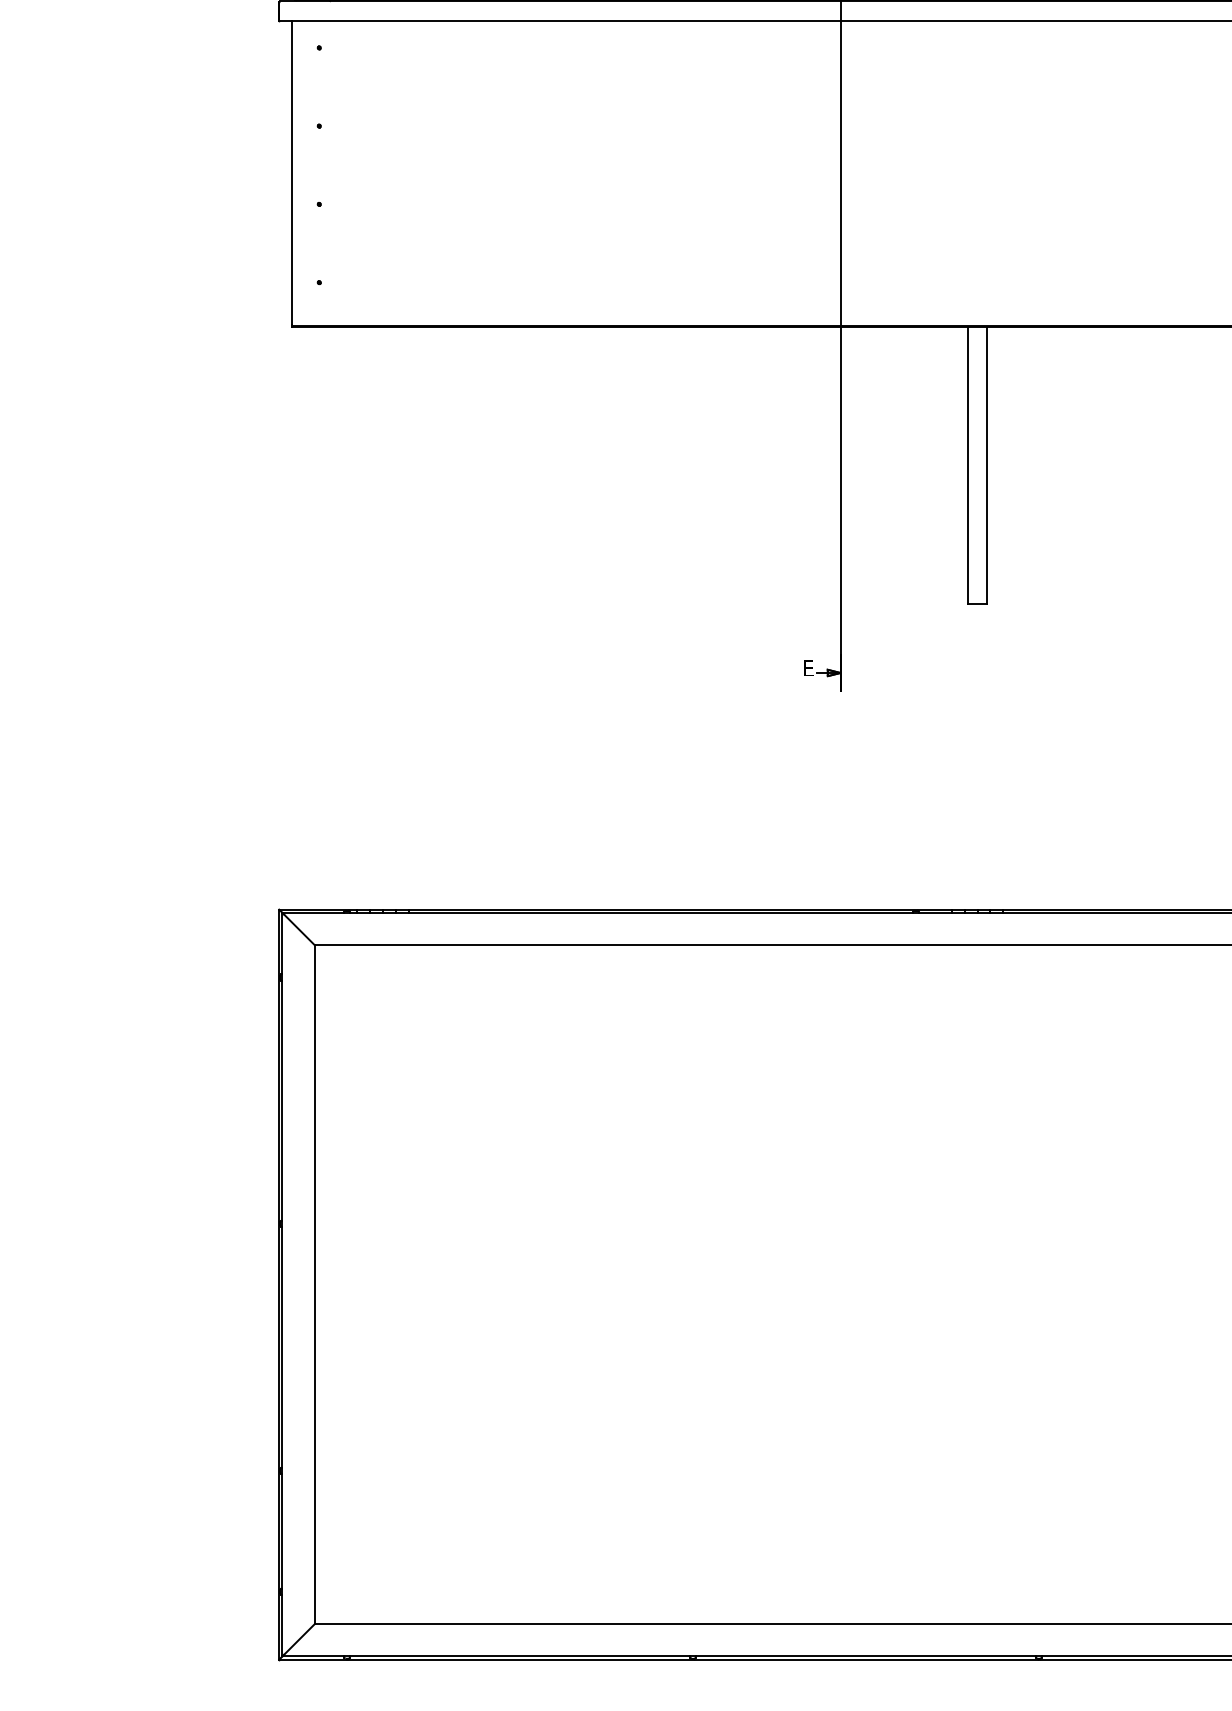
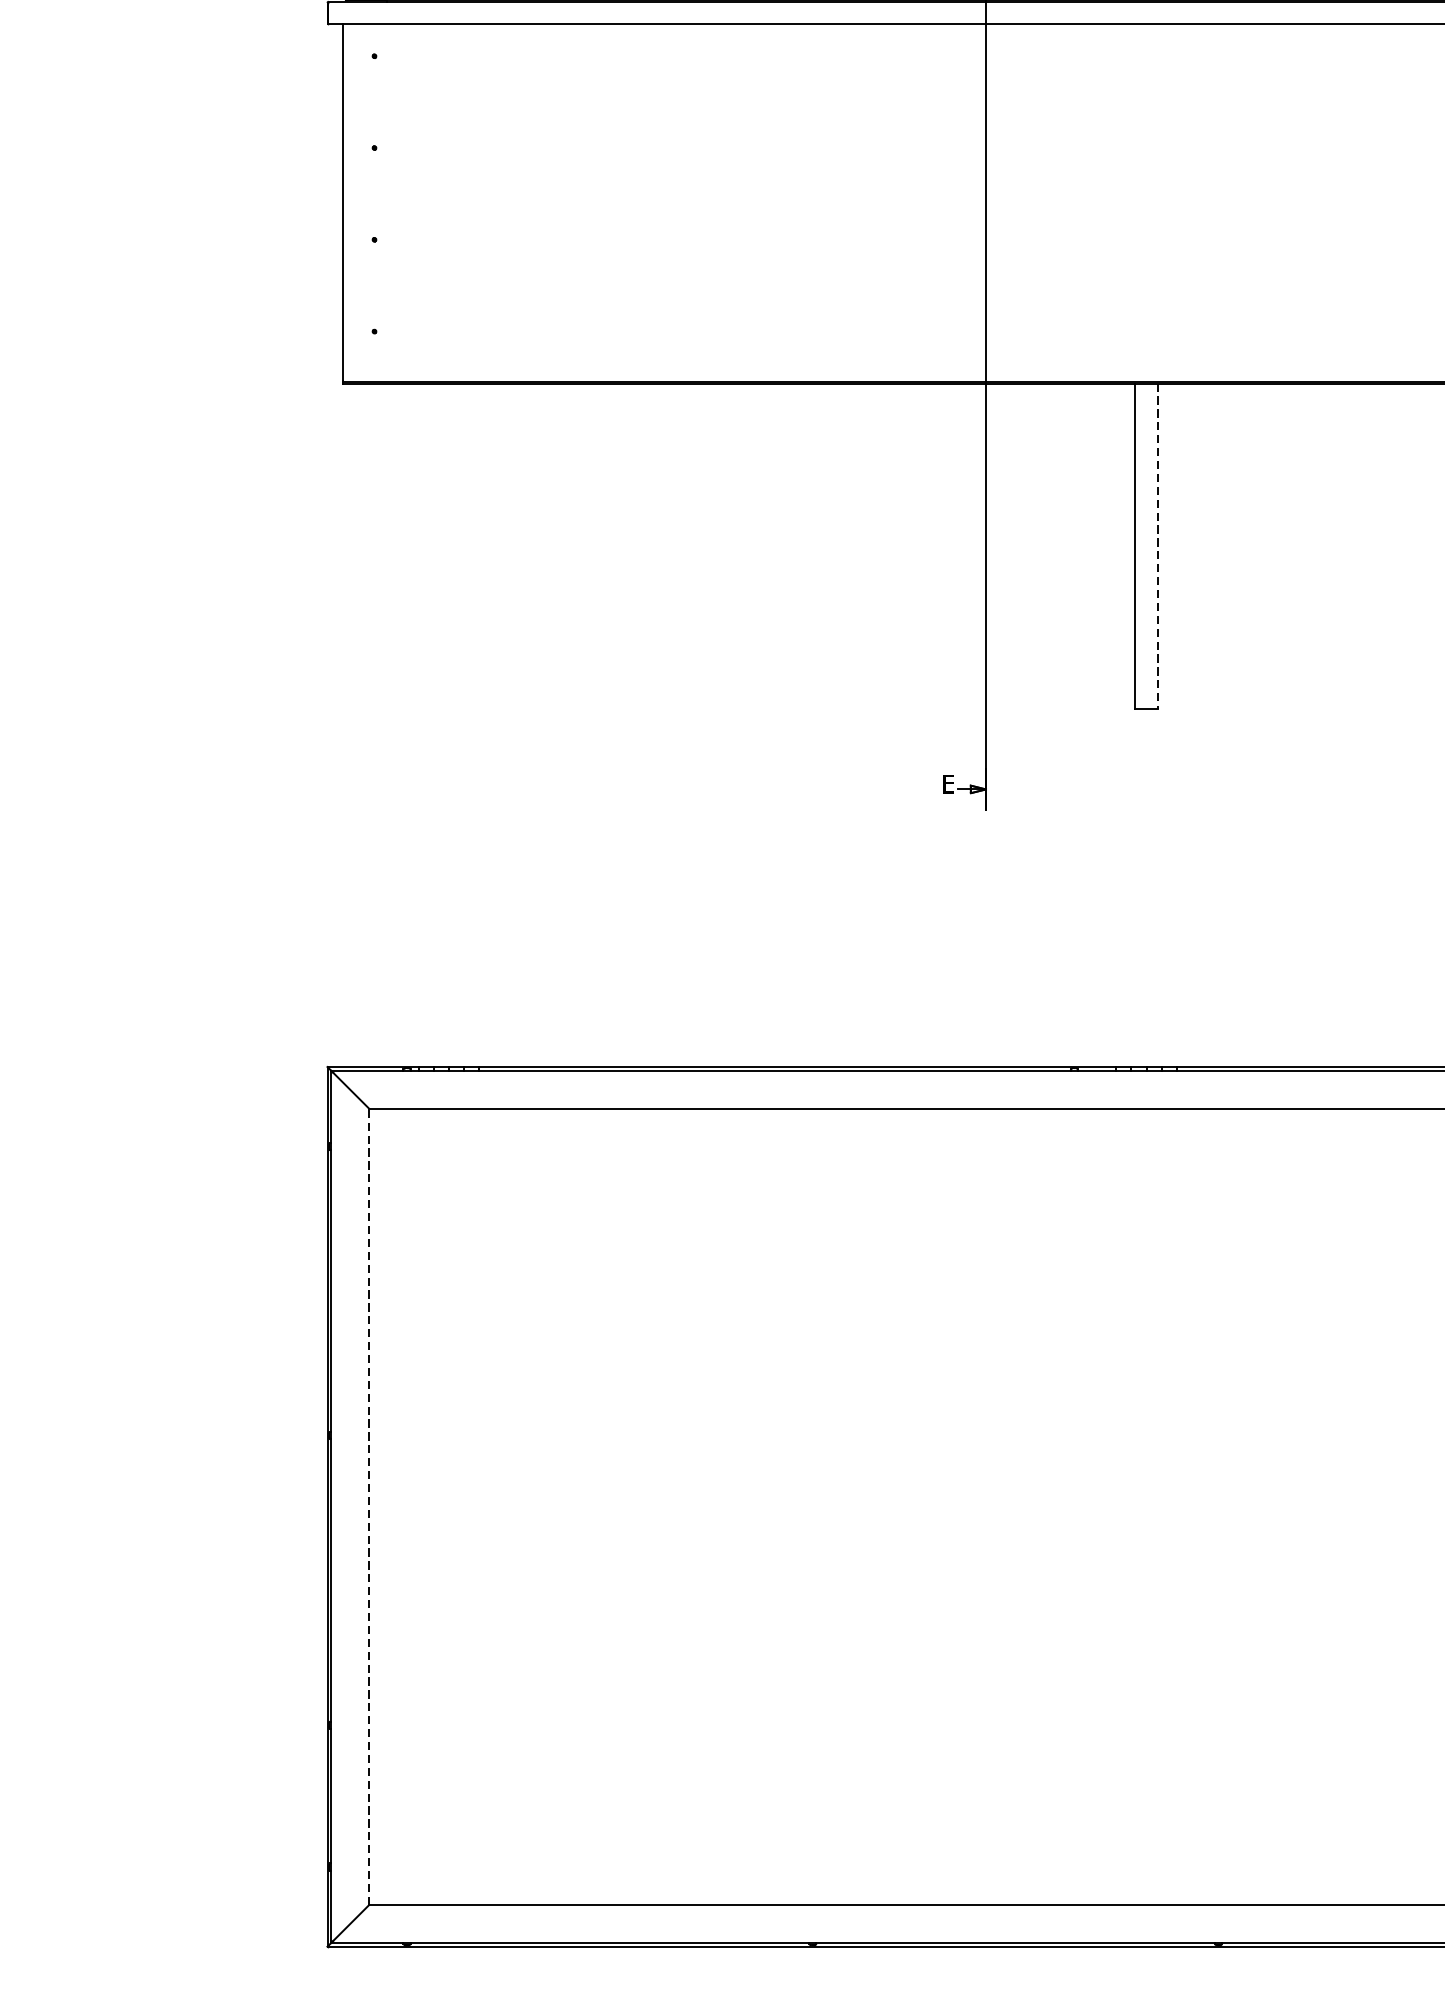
line: (987, 465) -> (1158, 546), solid -> dashed
line: (314, 1284) -> (368, 1506), solid -> dashed

